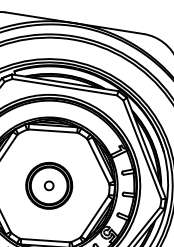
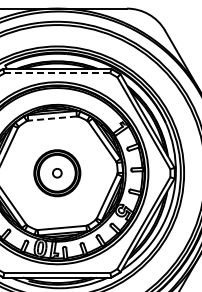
line: (64, 87) -> (57, 73), solid -> dashed
line: (52, 131) -> (52, 118), solid -> dashed

